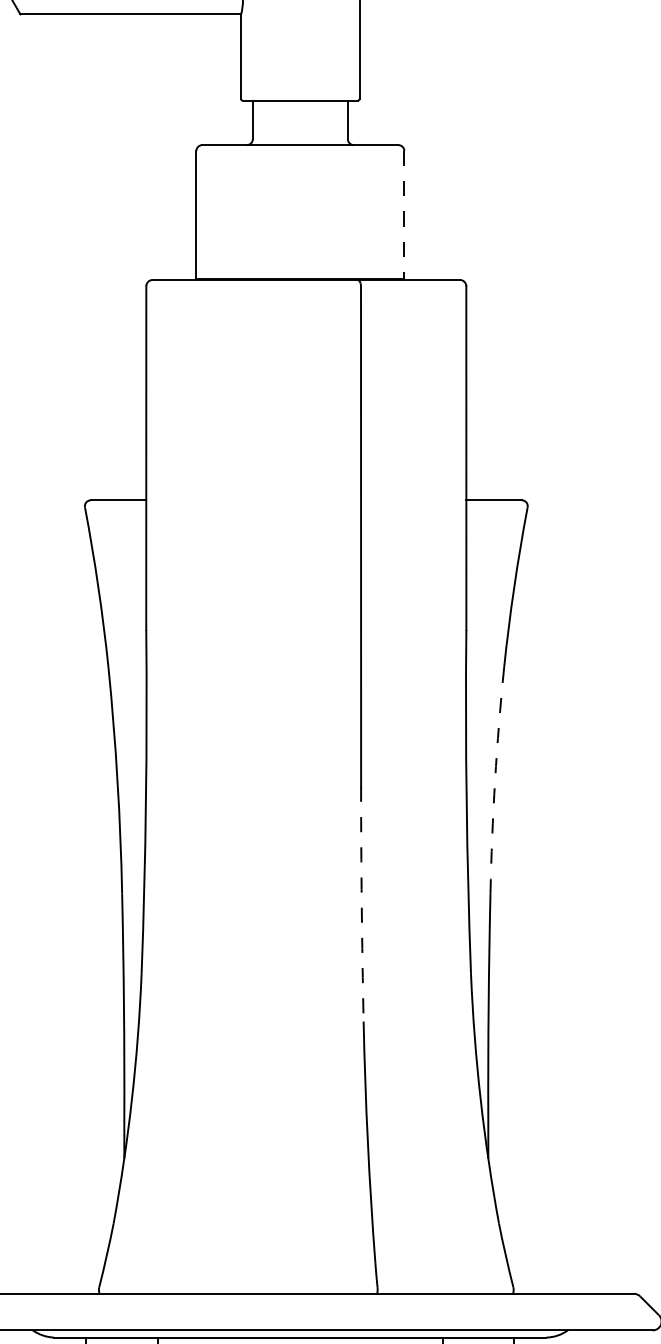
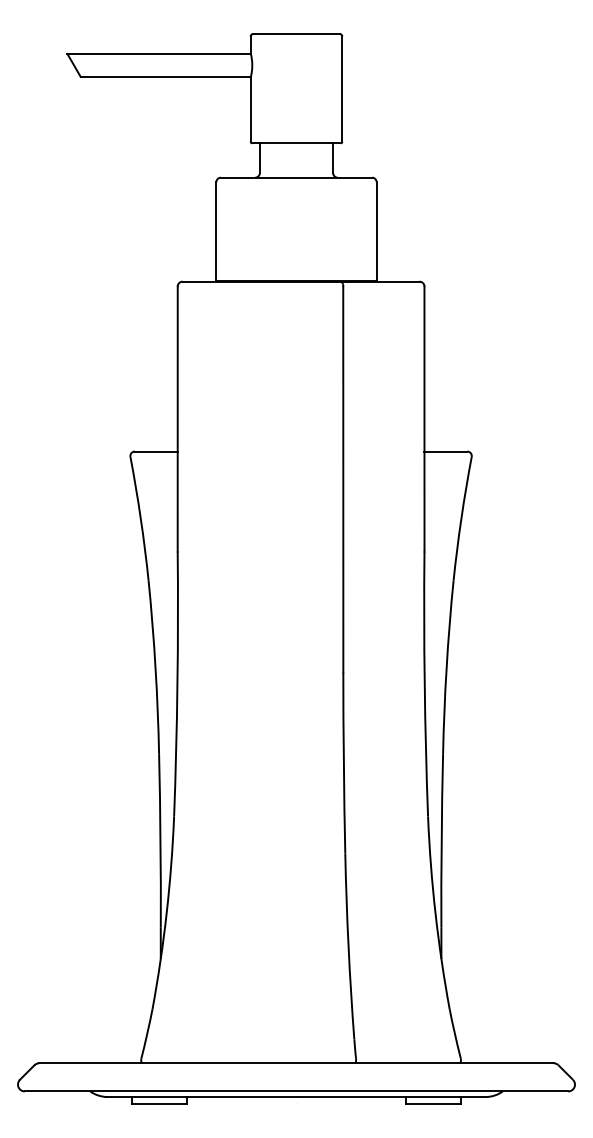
line: (404, 216) -> (376, 232), dashed -> solid
arc: (494, 780) -> (446, 667), dashed -> solid
arc: (361, 903) -> (343, 762), dashed -> solid

